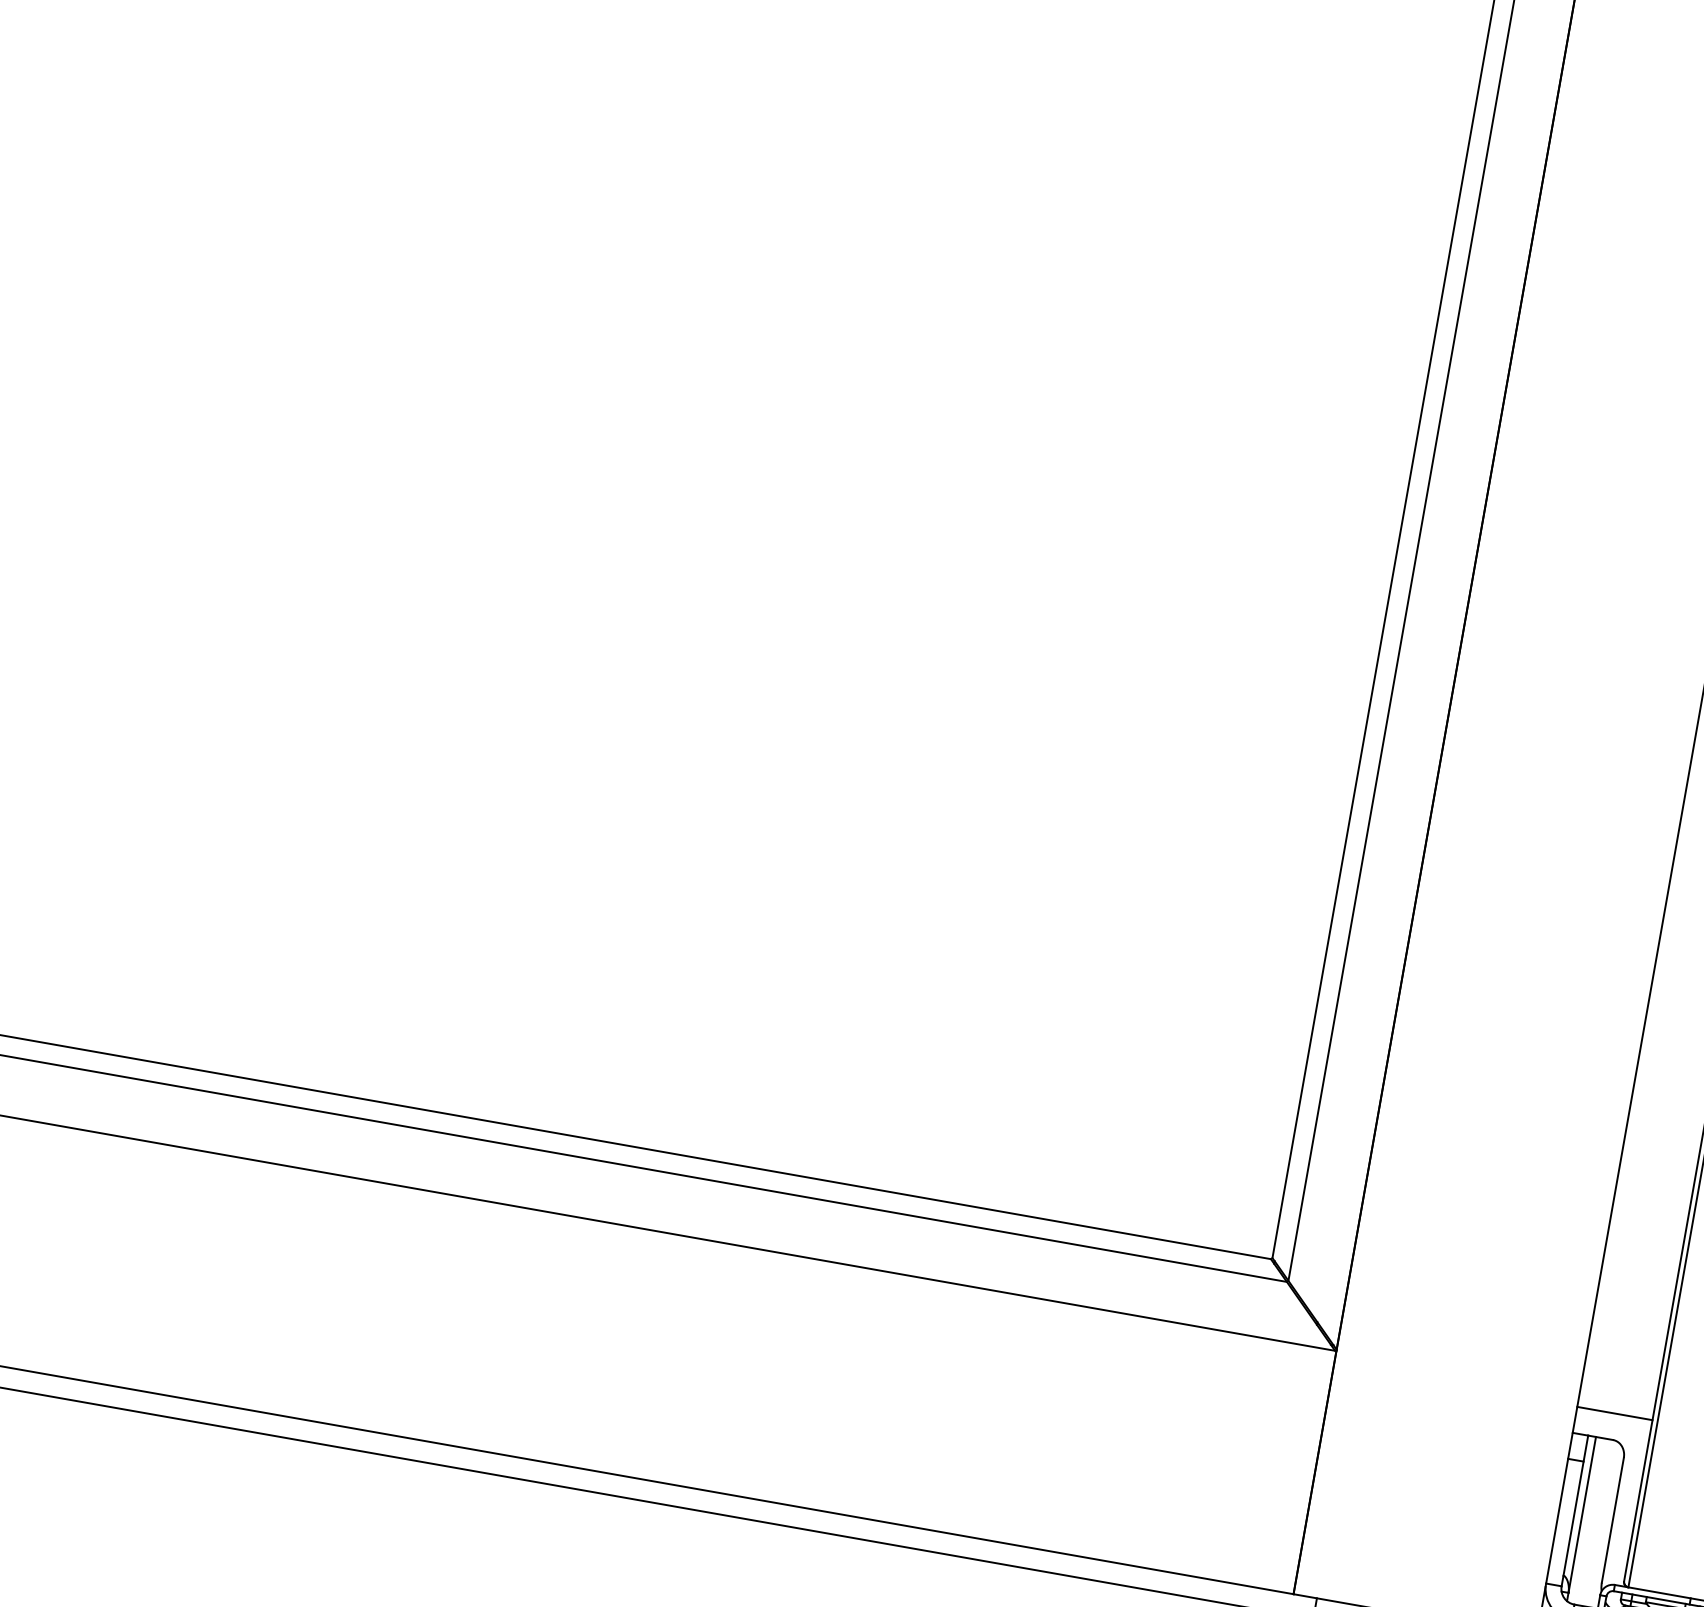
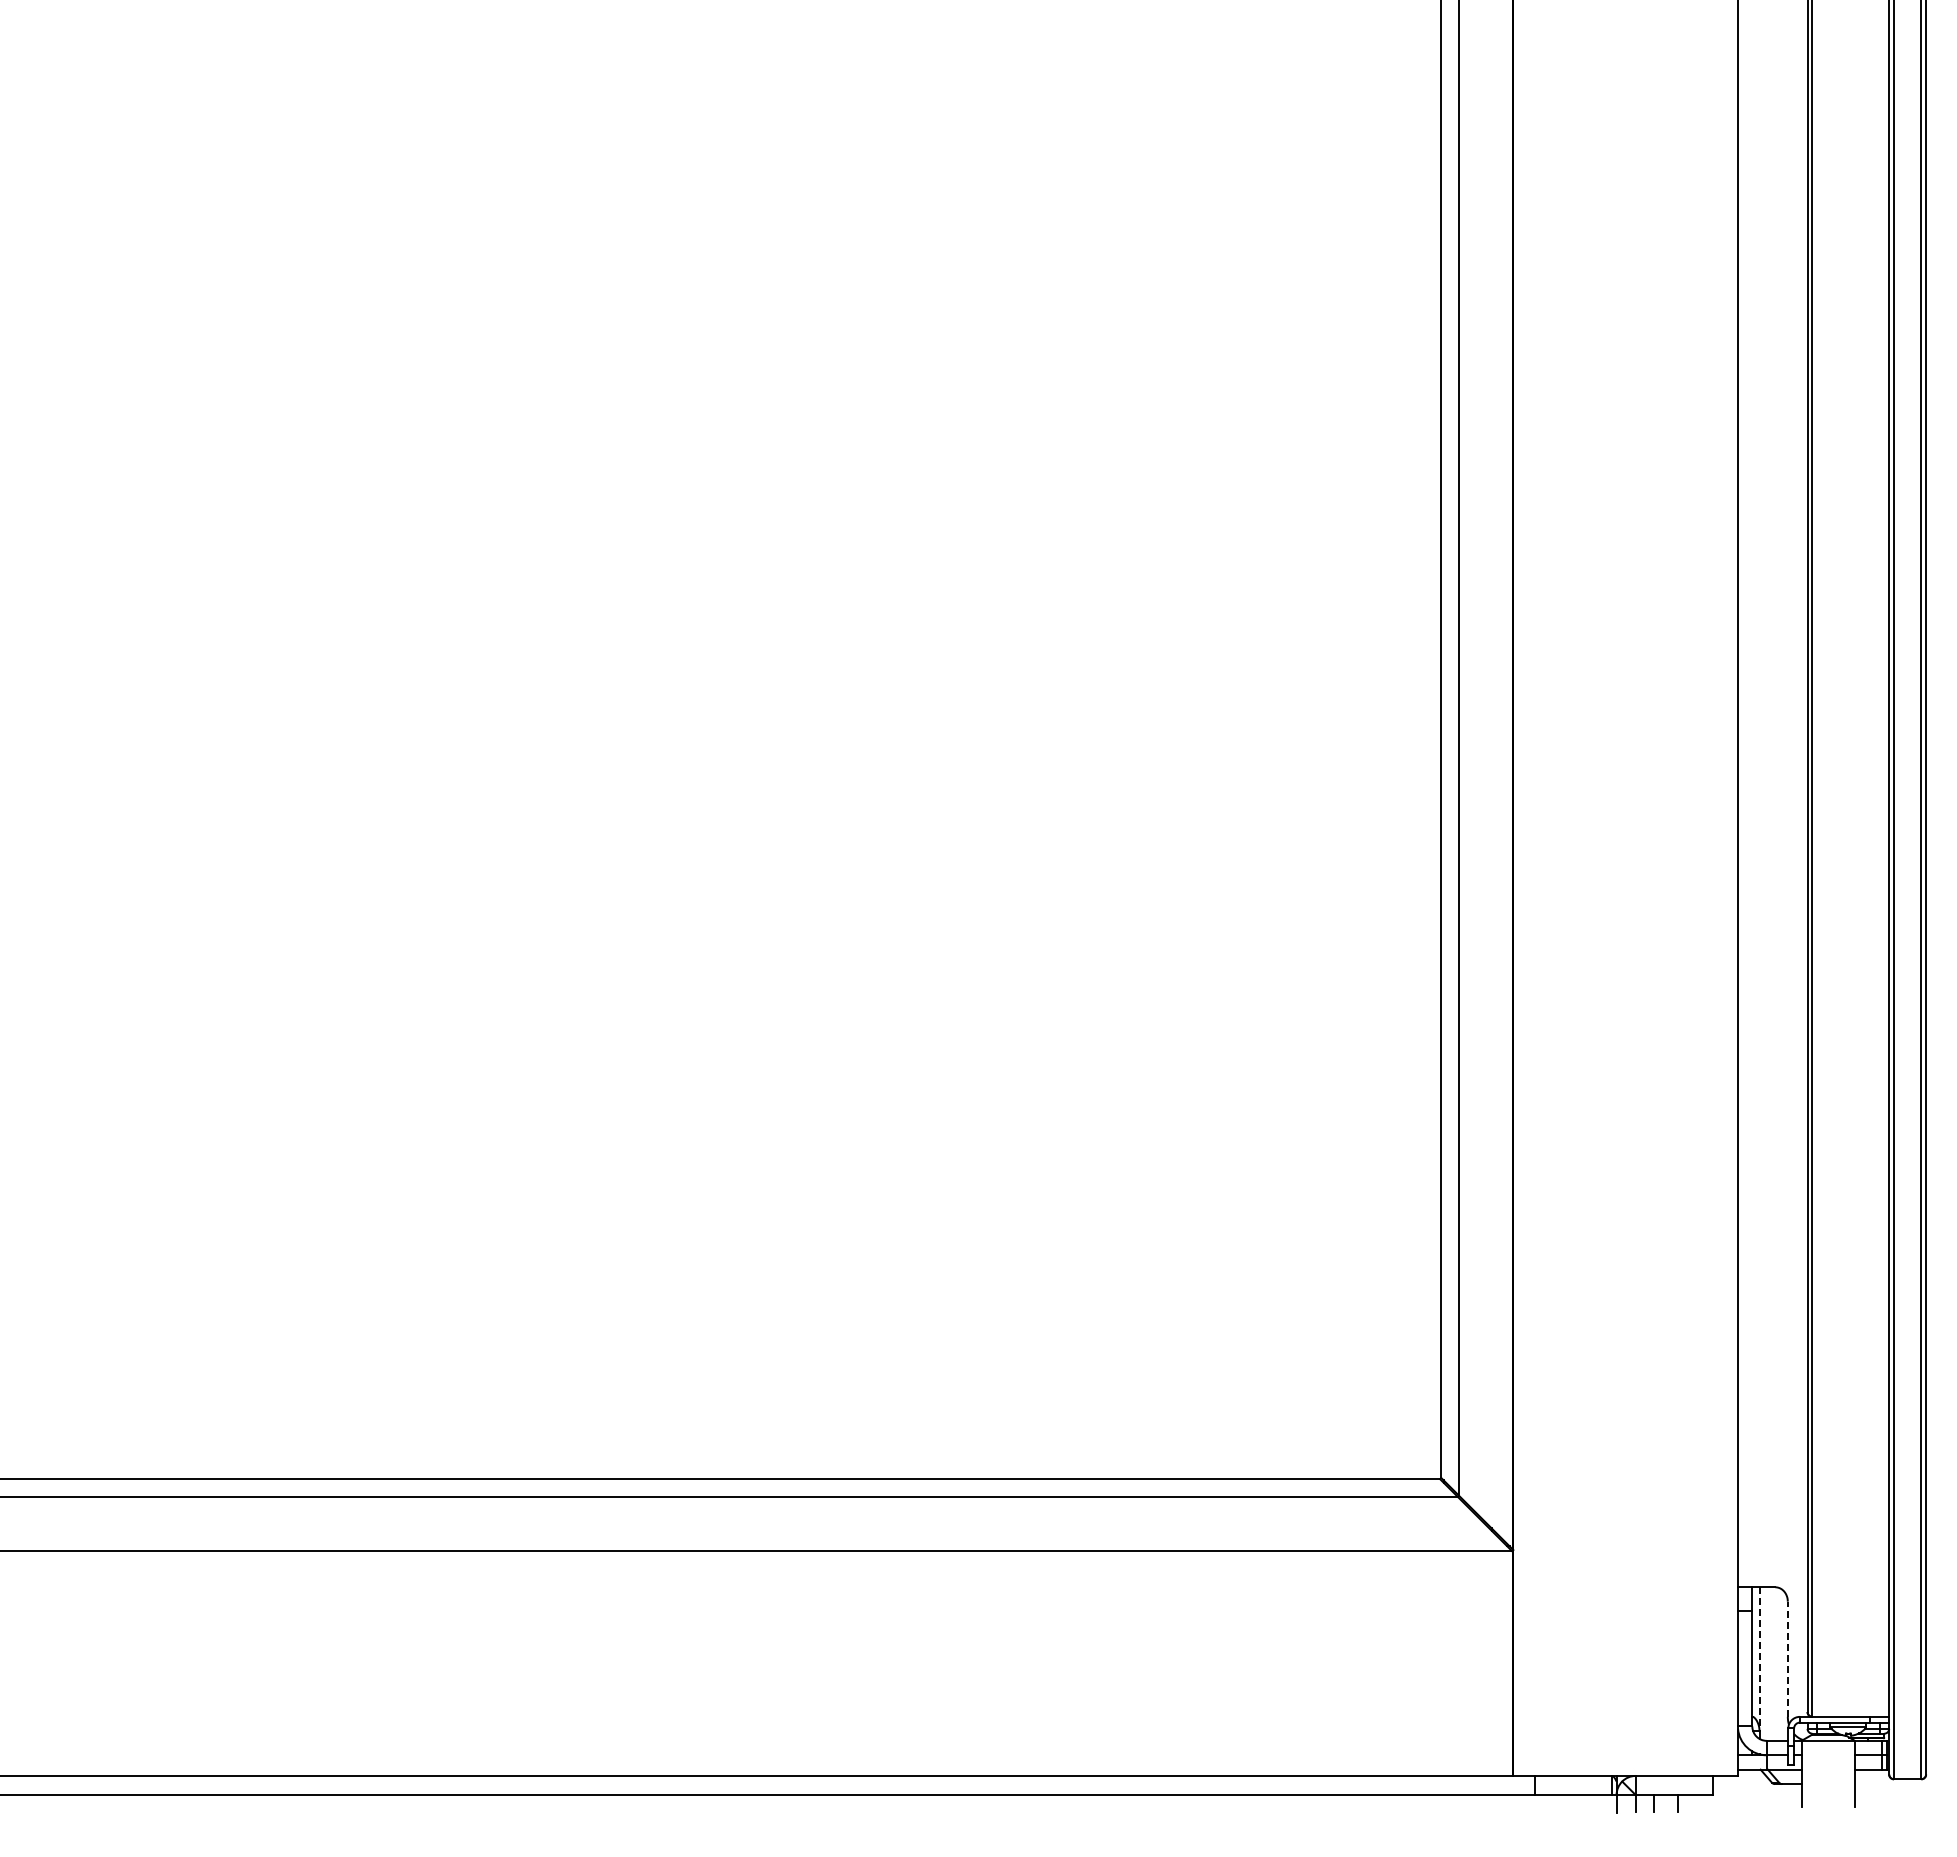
line: (1614, 1413) -> (1772, 1563), removed
line: (1582, 1515) -> (1759, 1659), solid -> dashed
line: (1612, 1520) -> (1787, 1659), solid -> dashed

